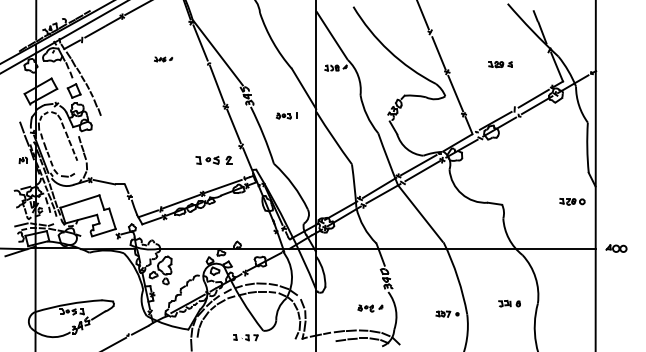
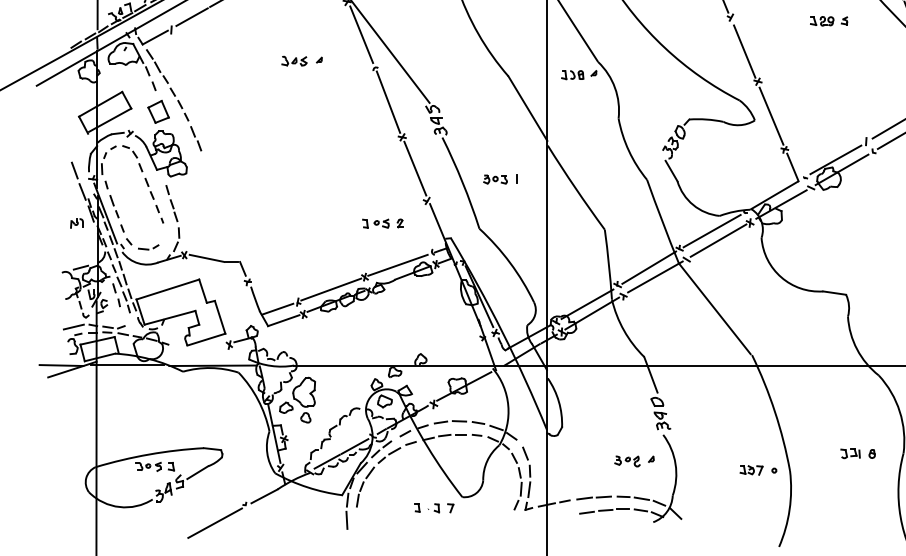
part: (163, 59) -> (302, 61), size x1.43
part: (500, 64) -> (829, 21), moved
part: (286, 115) -> (499, 178), moved
part: (213, 160) -> (382, 223), size x0.71

